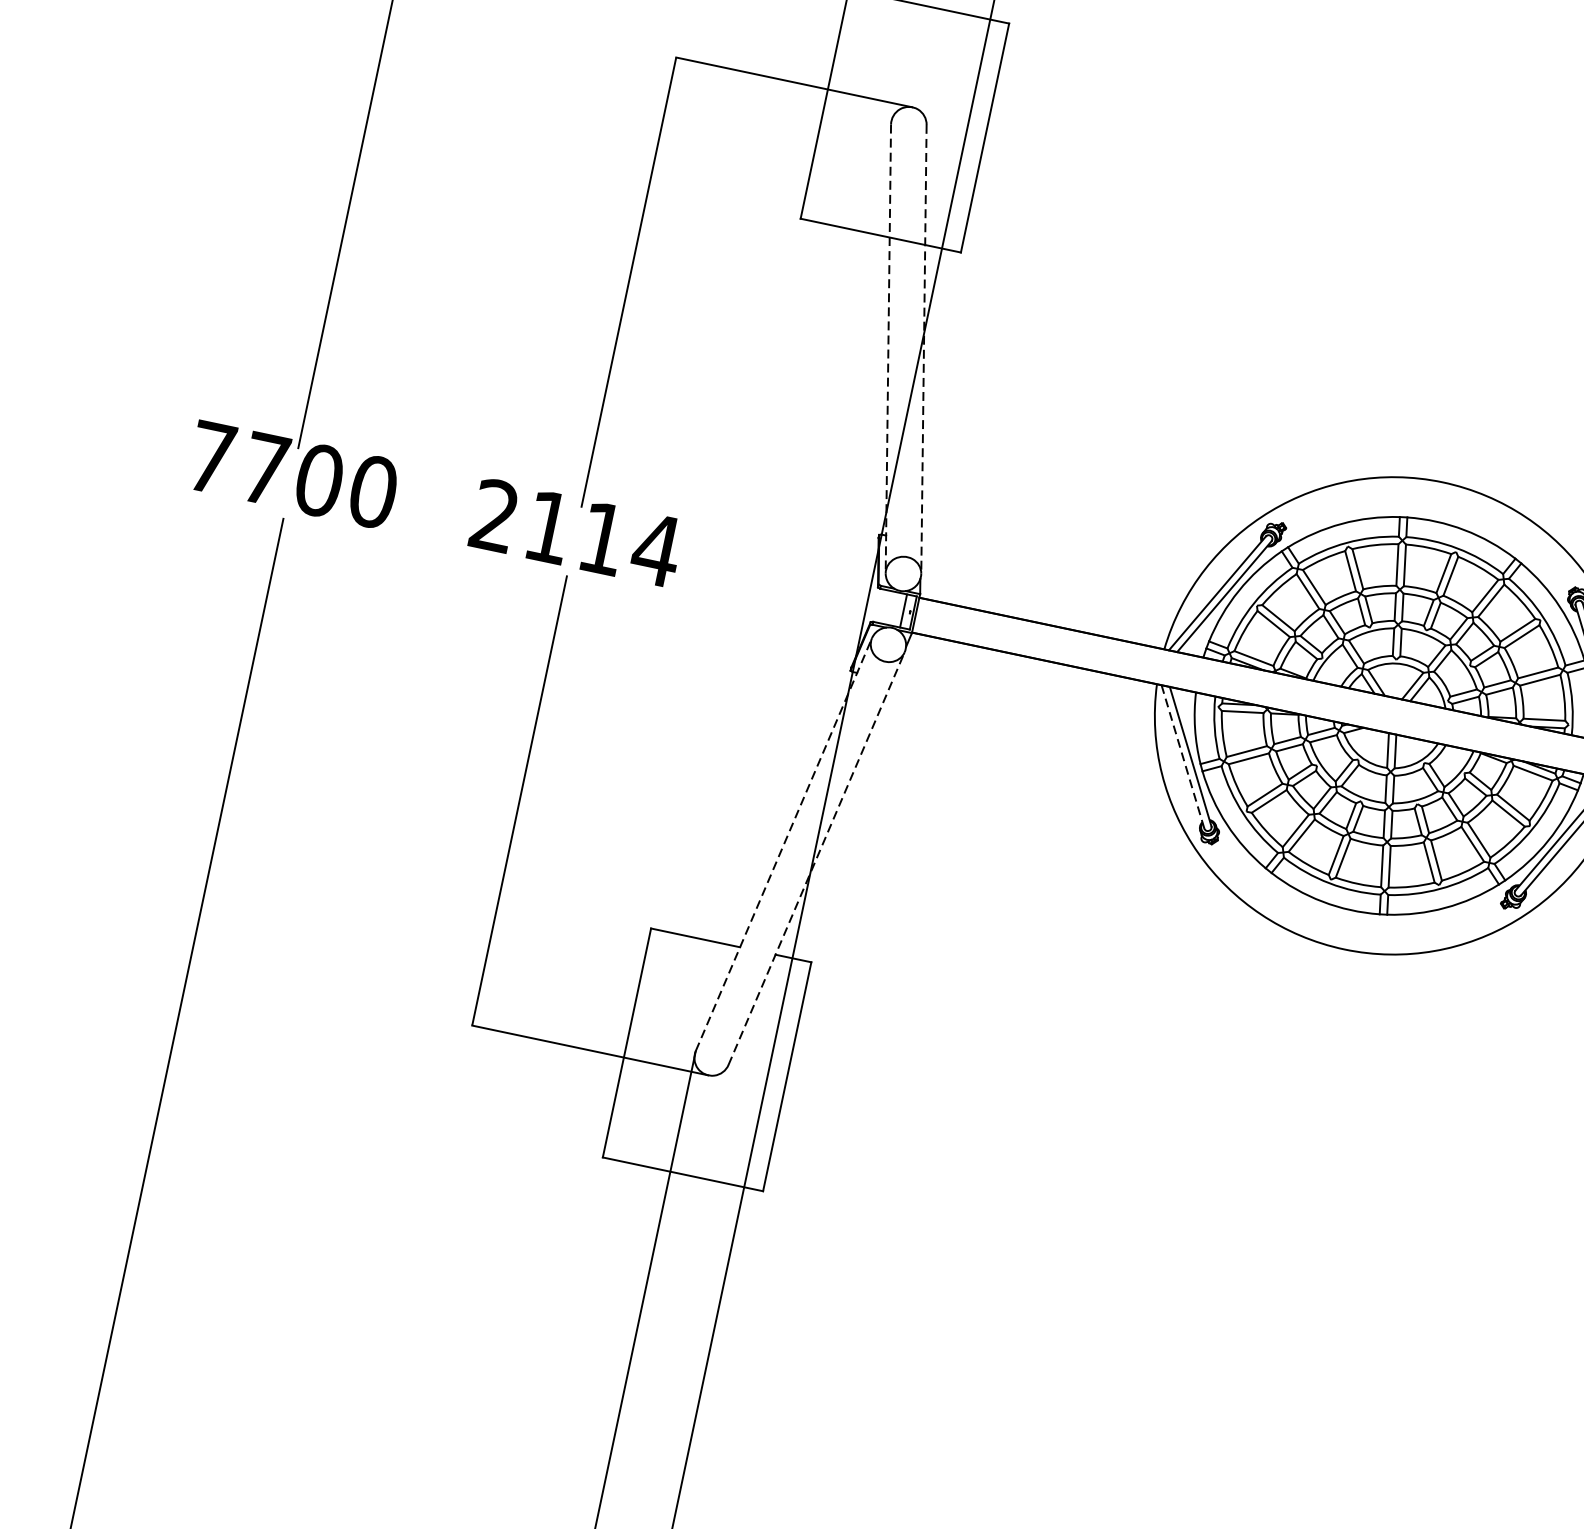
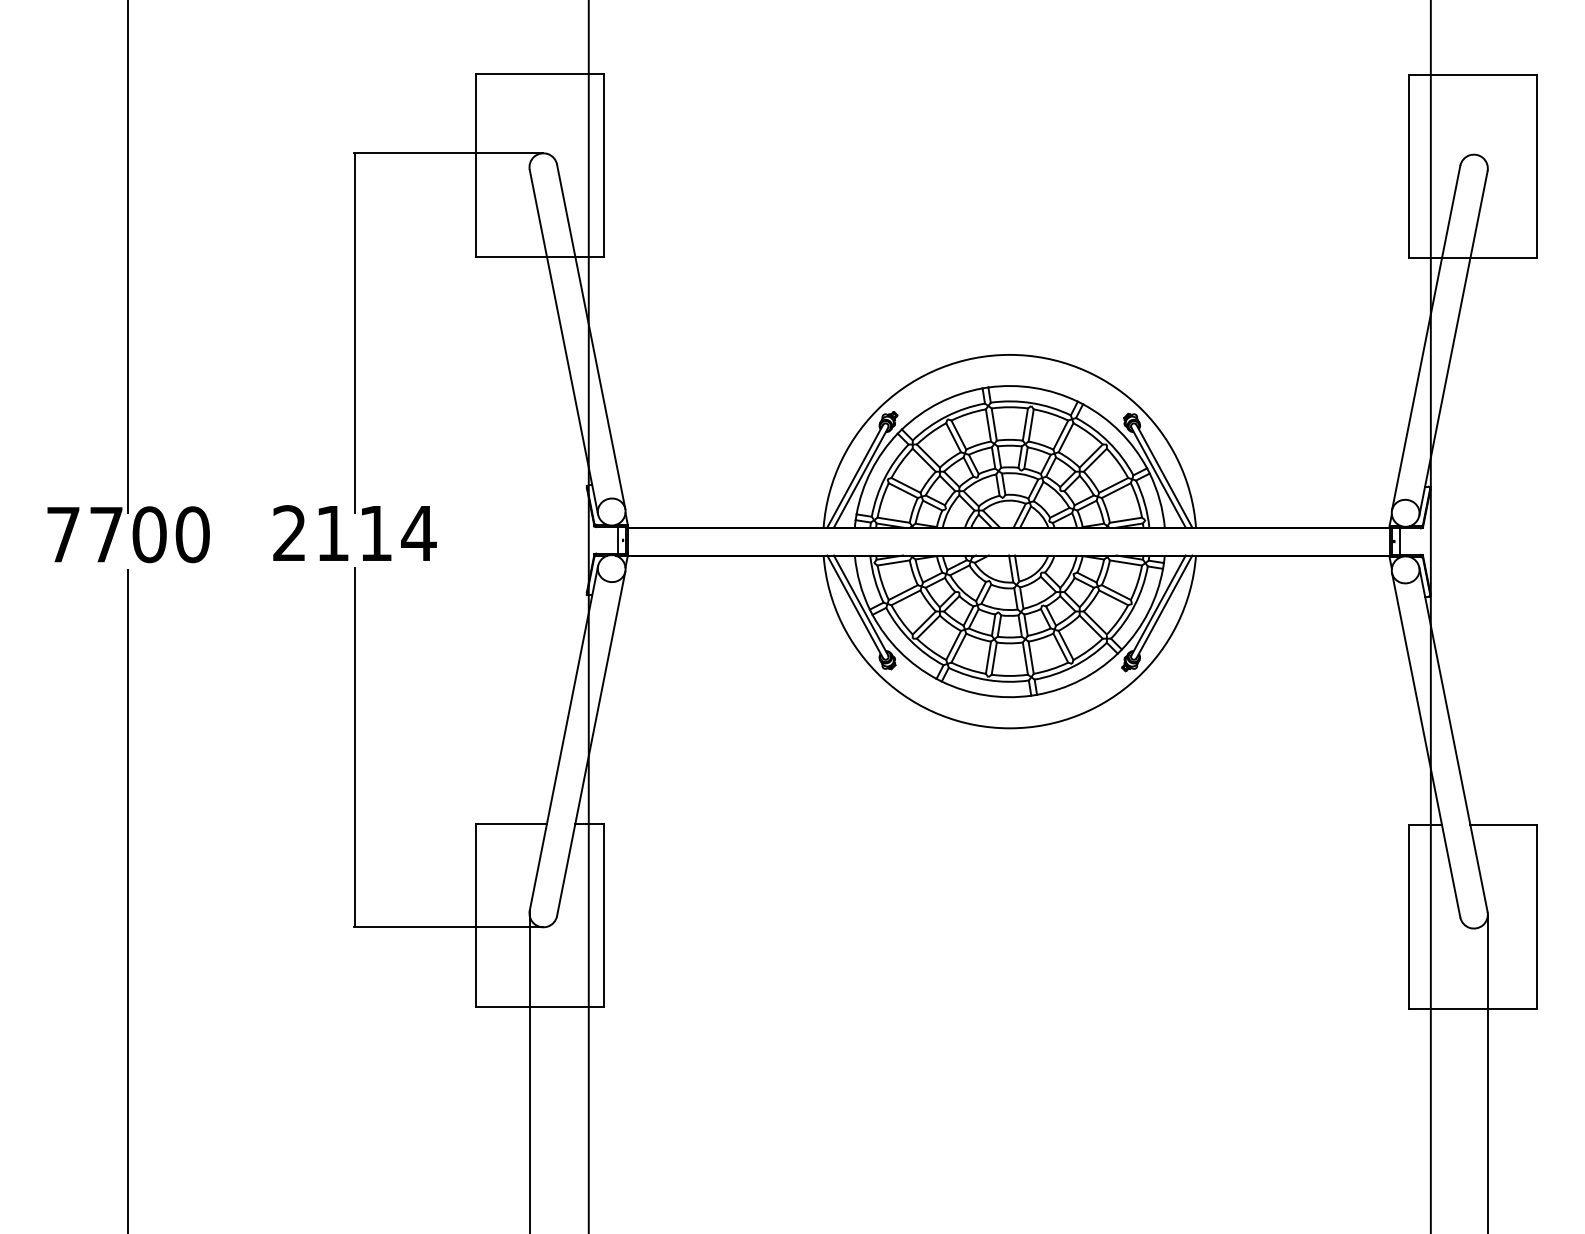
line: (887, 349) -> (563, 342), dashed -> solid
line: (924, 349) -> (591, 336), dashed -> solid
line: (1183, 757) -> (855, 607), dashed -> solid
line: (783, 844) -> (563, 738), dashed -> solid
line: (817, 858) -> (591, 743), dashed -> solid

